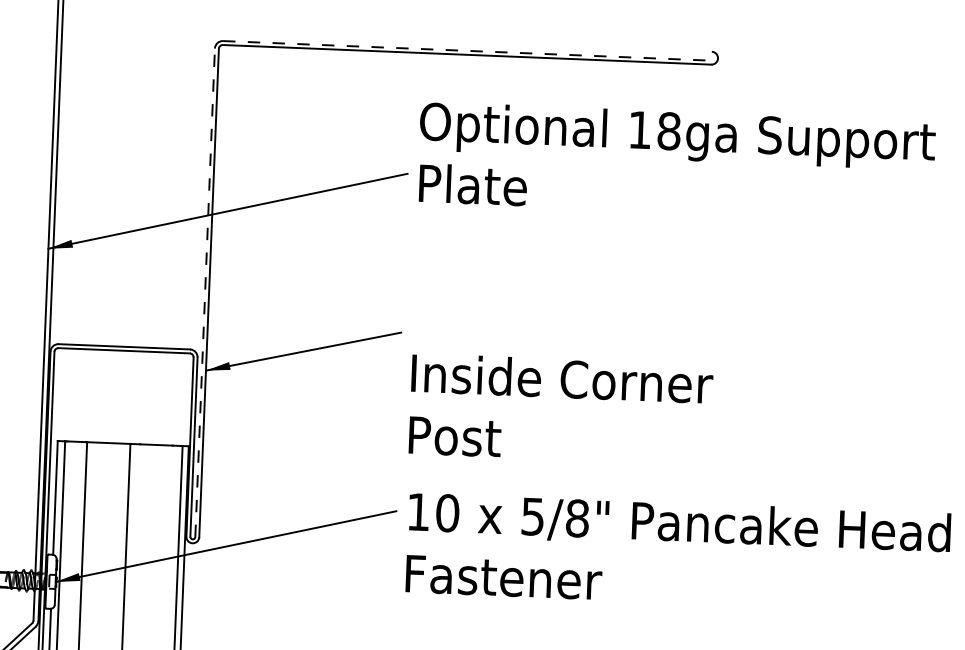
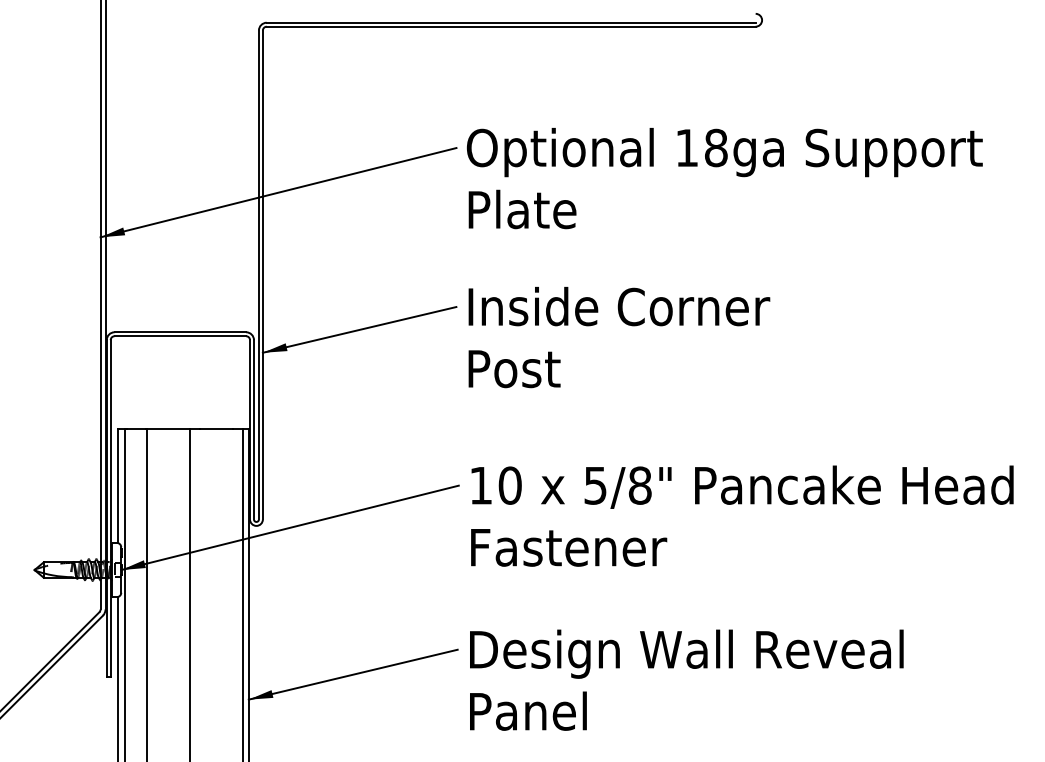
line: (467, 50) -> (511, 22), dashed -> solid
text: (676, 162) -> (724, 178), moved
line: (204, 292) -> (258, 274), dashed -> solid
text: (561, 409) -> (619, 337), moved

